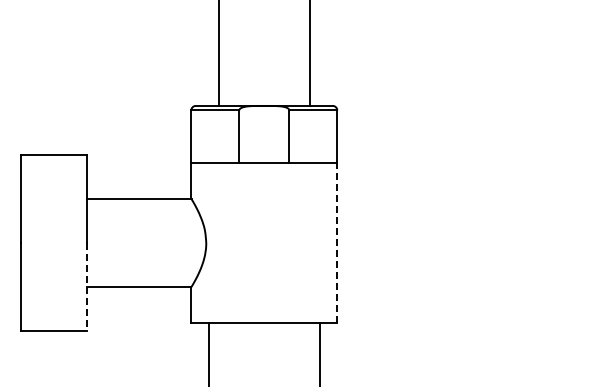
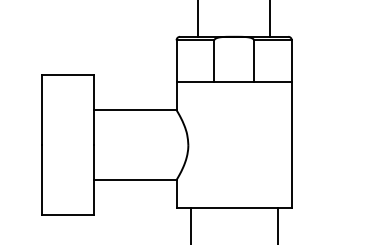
line: (337, 243) -> (292, 145), dashed -> solid
line: (87, 287) -> (94, 180), dashed -> solid

